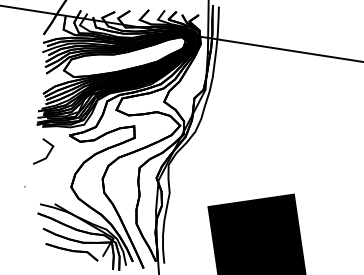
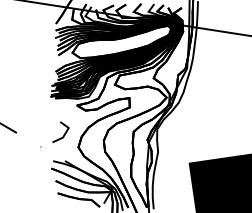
line: (47, 153) -> (64, 133), moved

